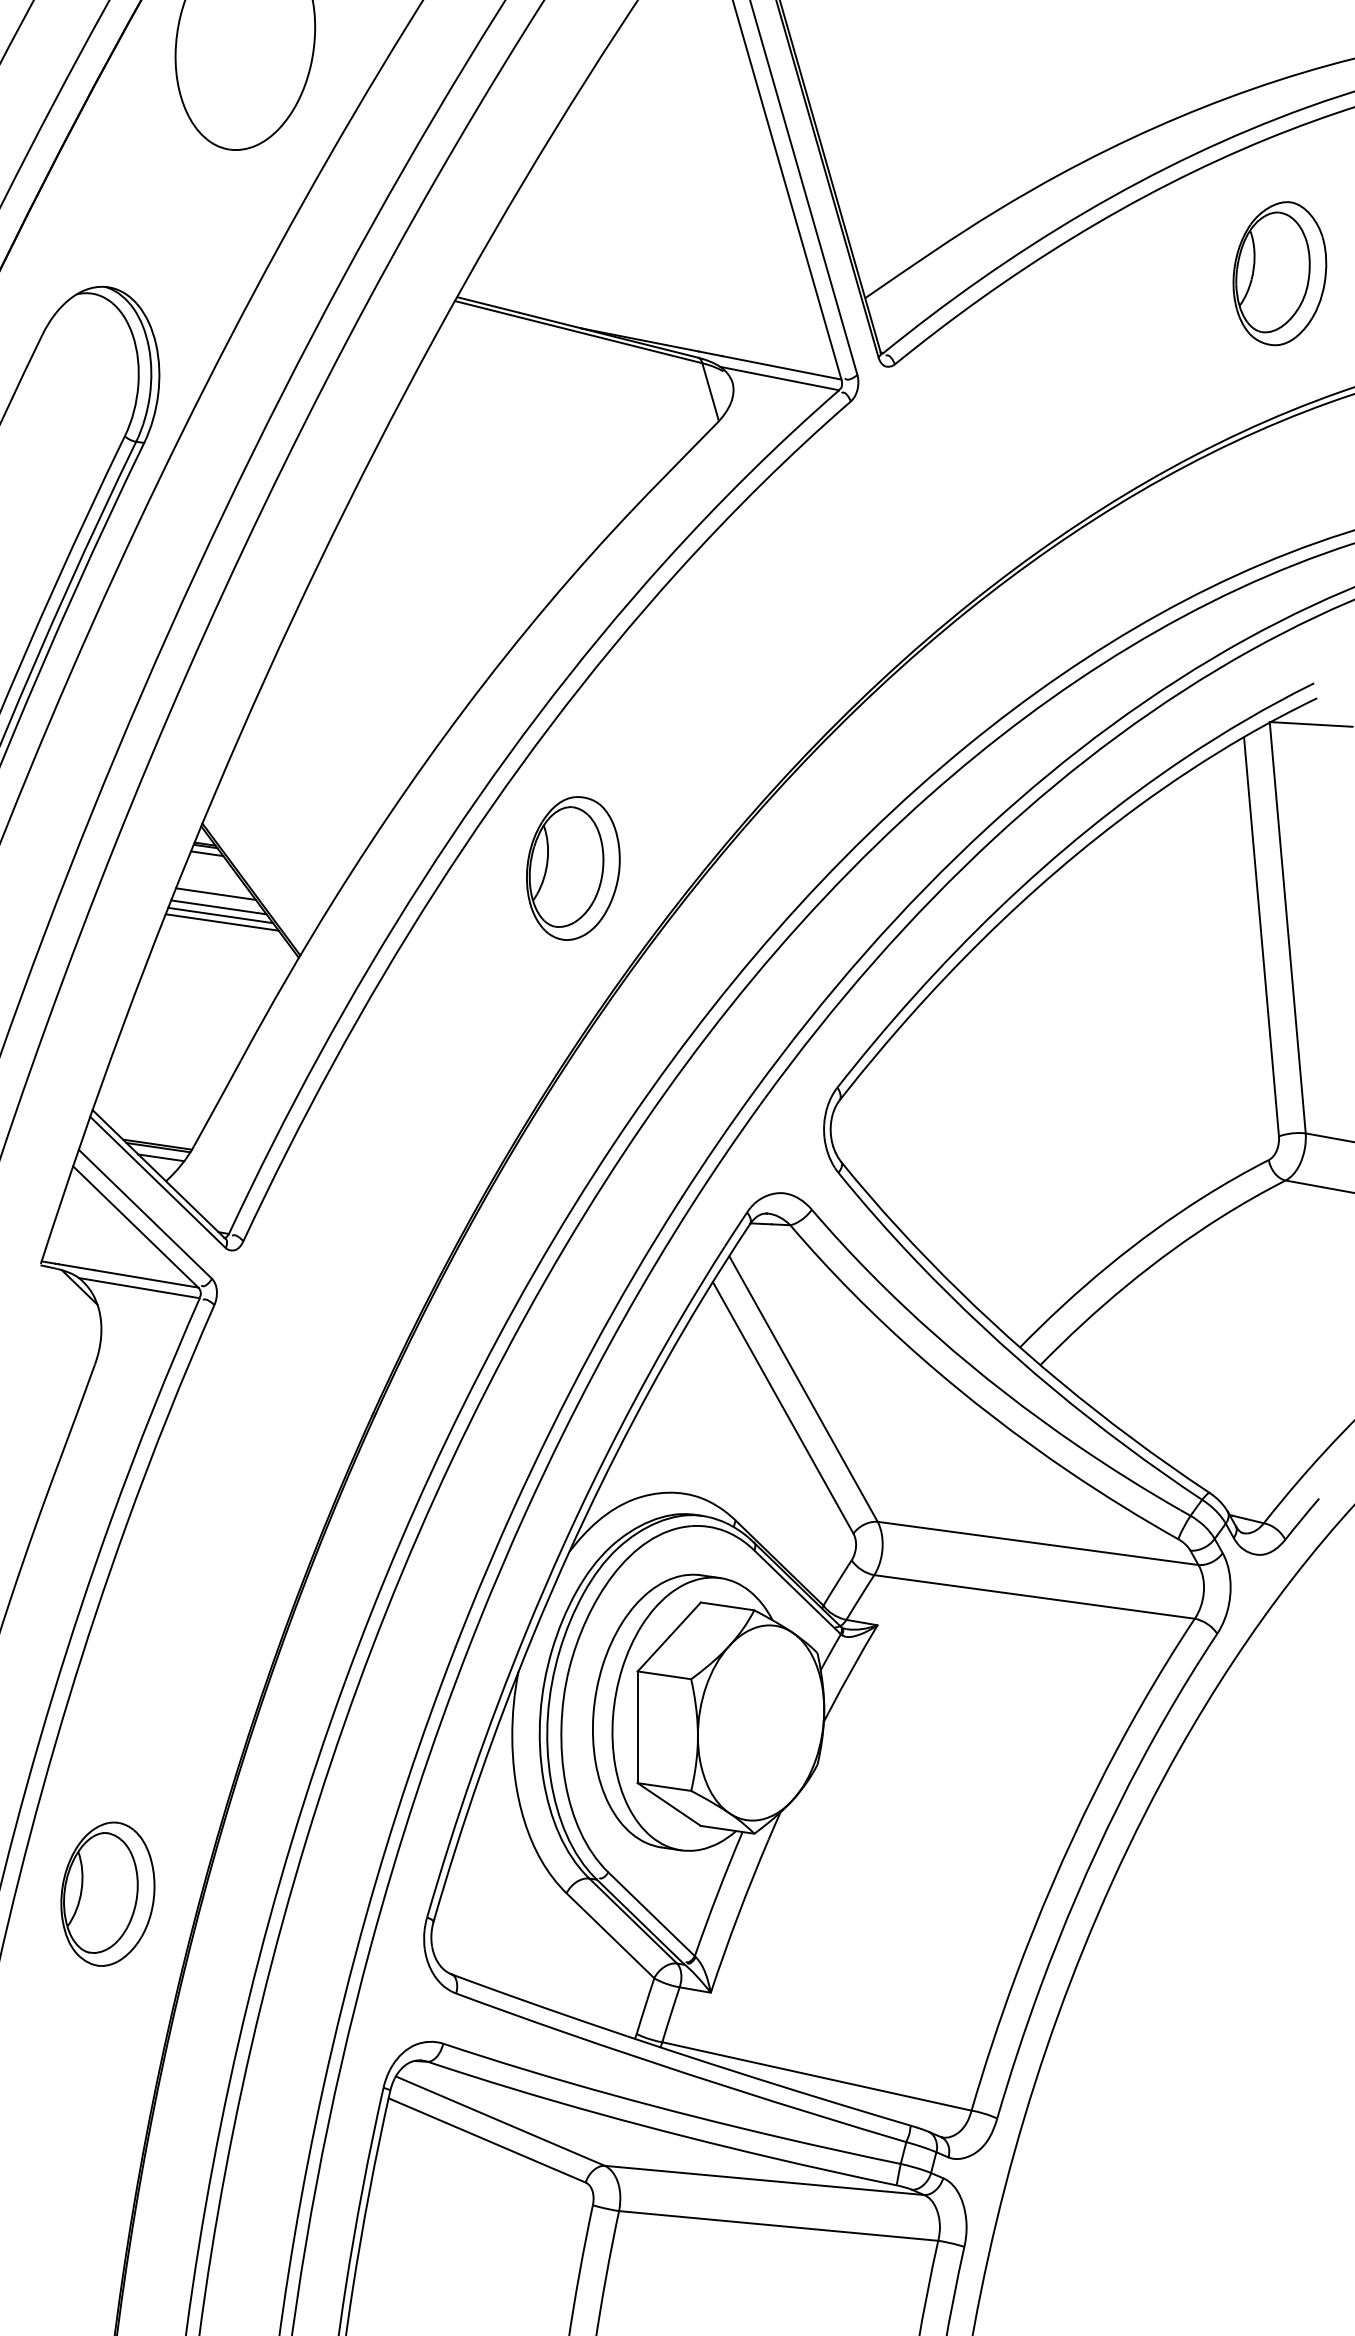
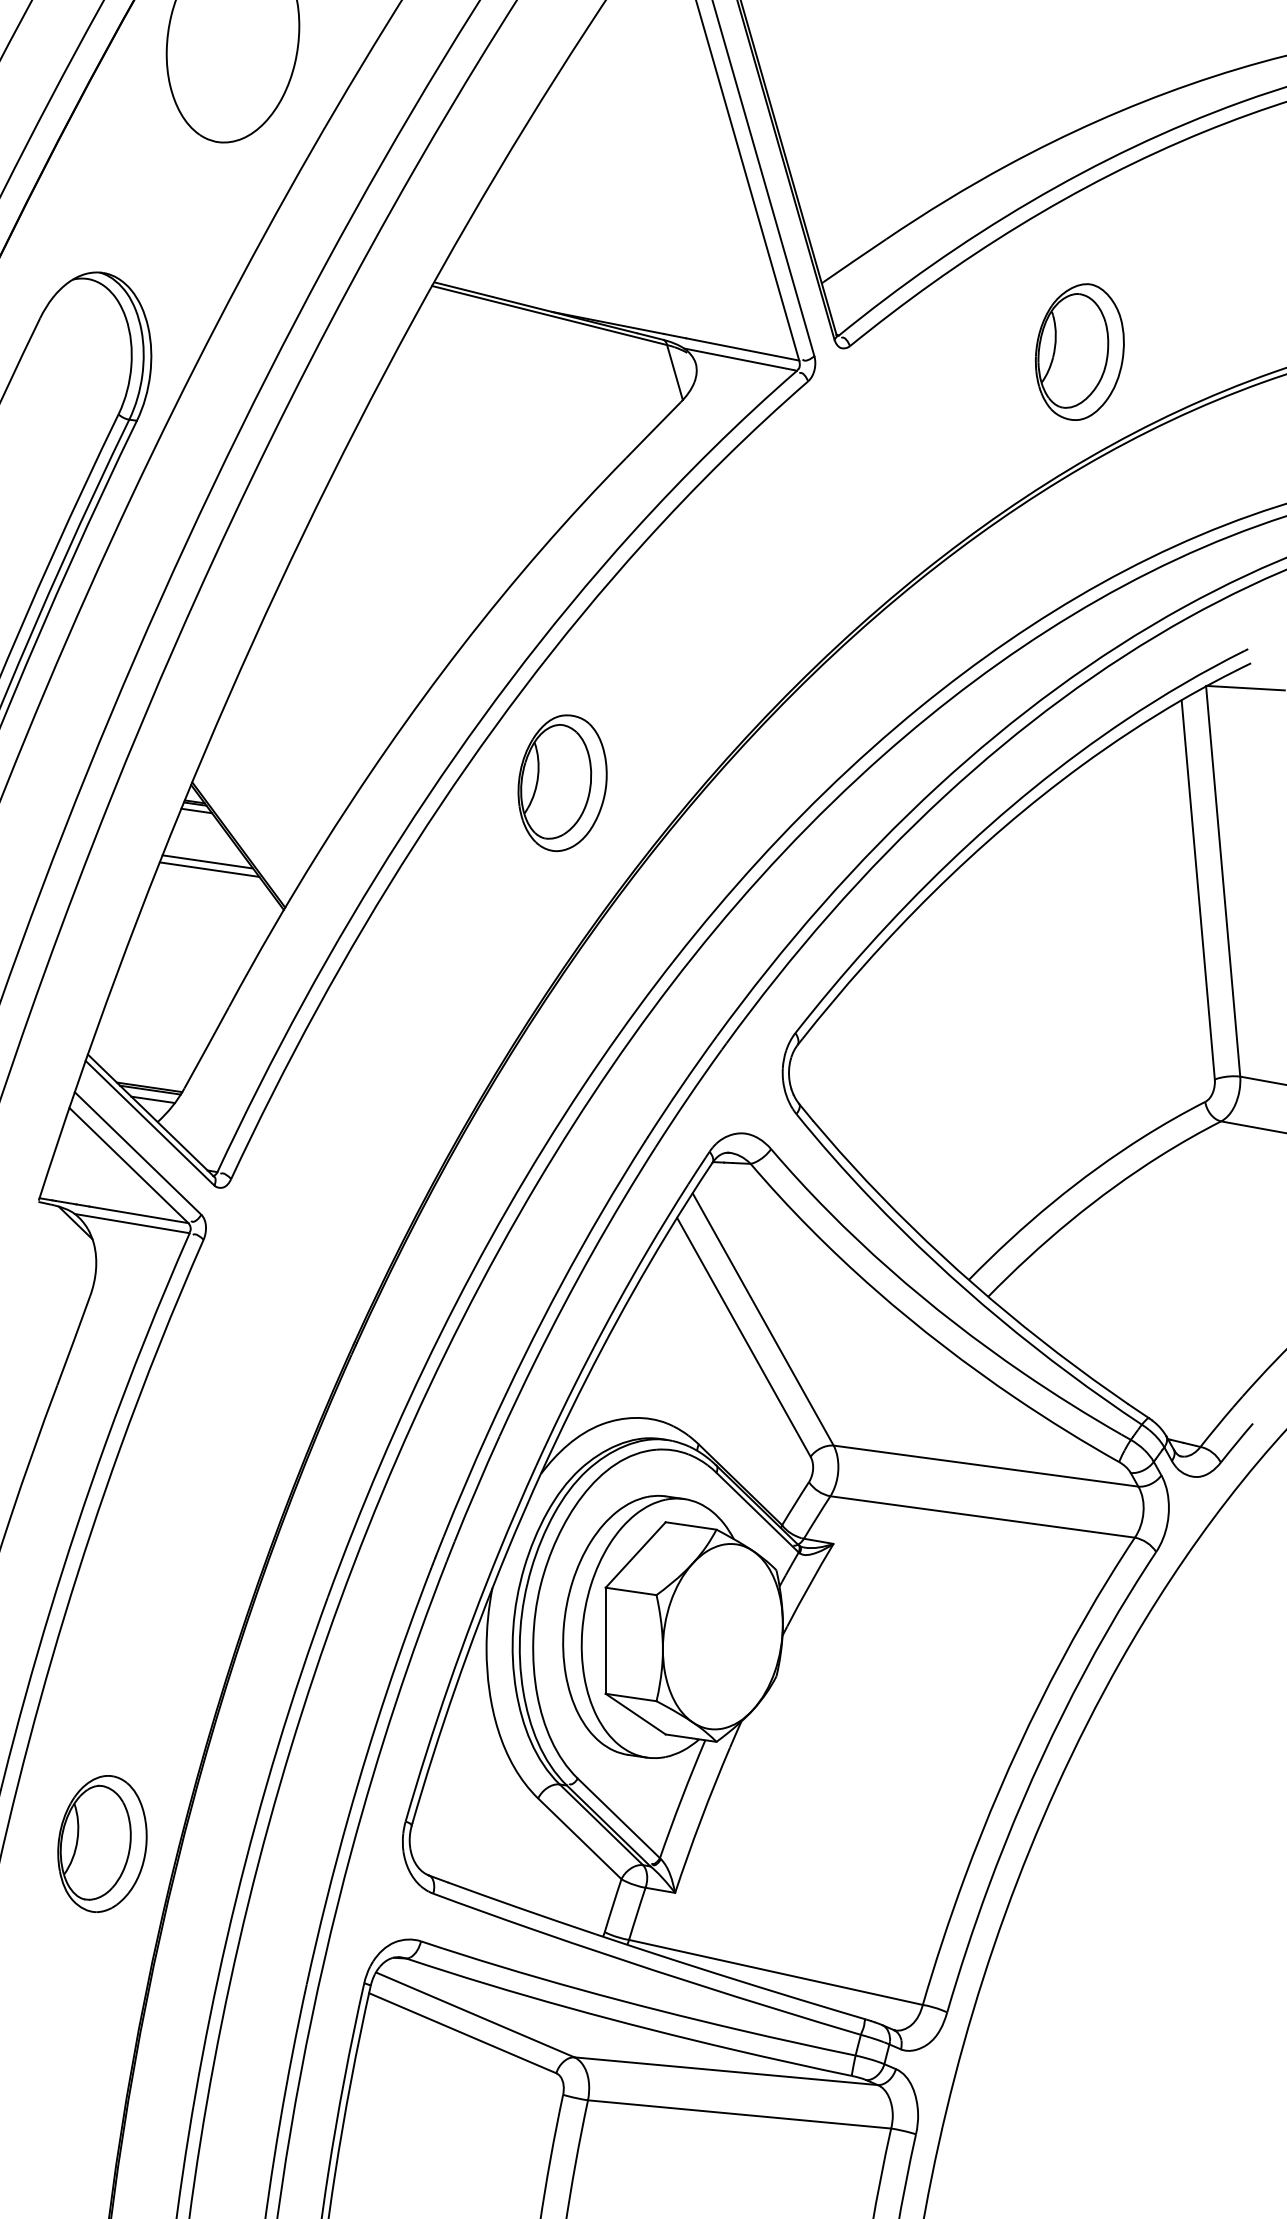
part: (1279, 273) -> (1079, 351), moved
part: (573, 868) -> (562, 783), moved
line: (215, 893) -> (204, 848), removed
line: (221, 922) -> (210, 876), removed
part: (107, 1893) -> (102, 1843), moved

